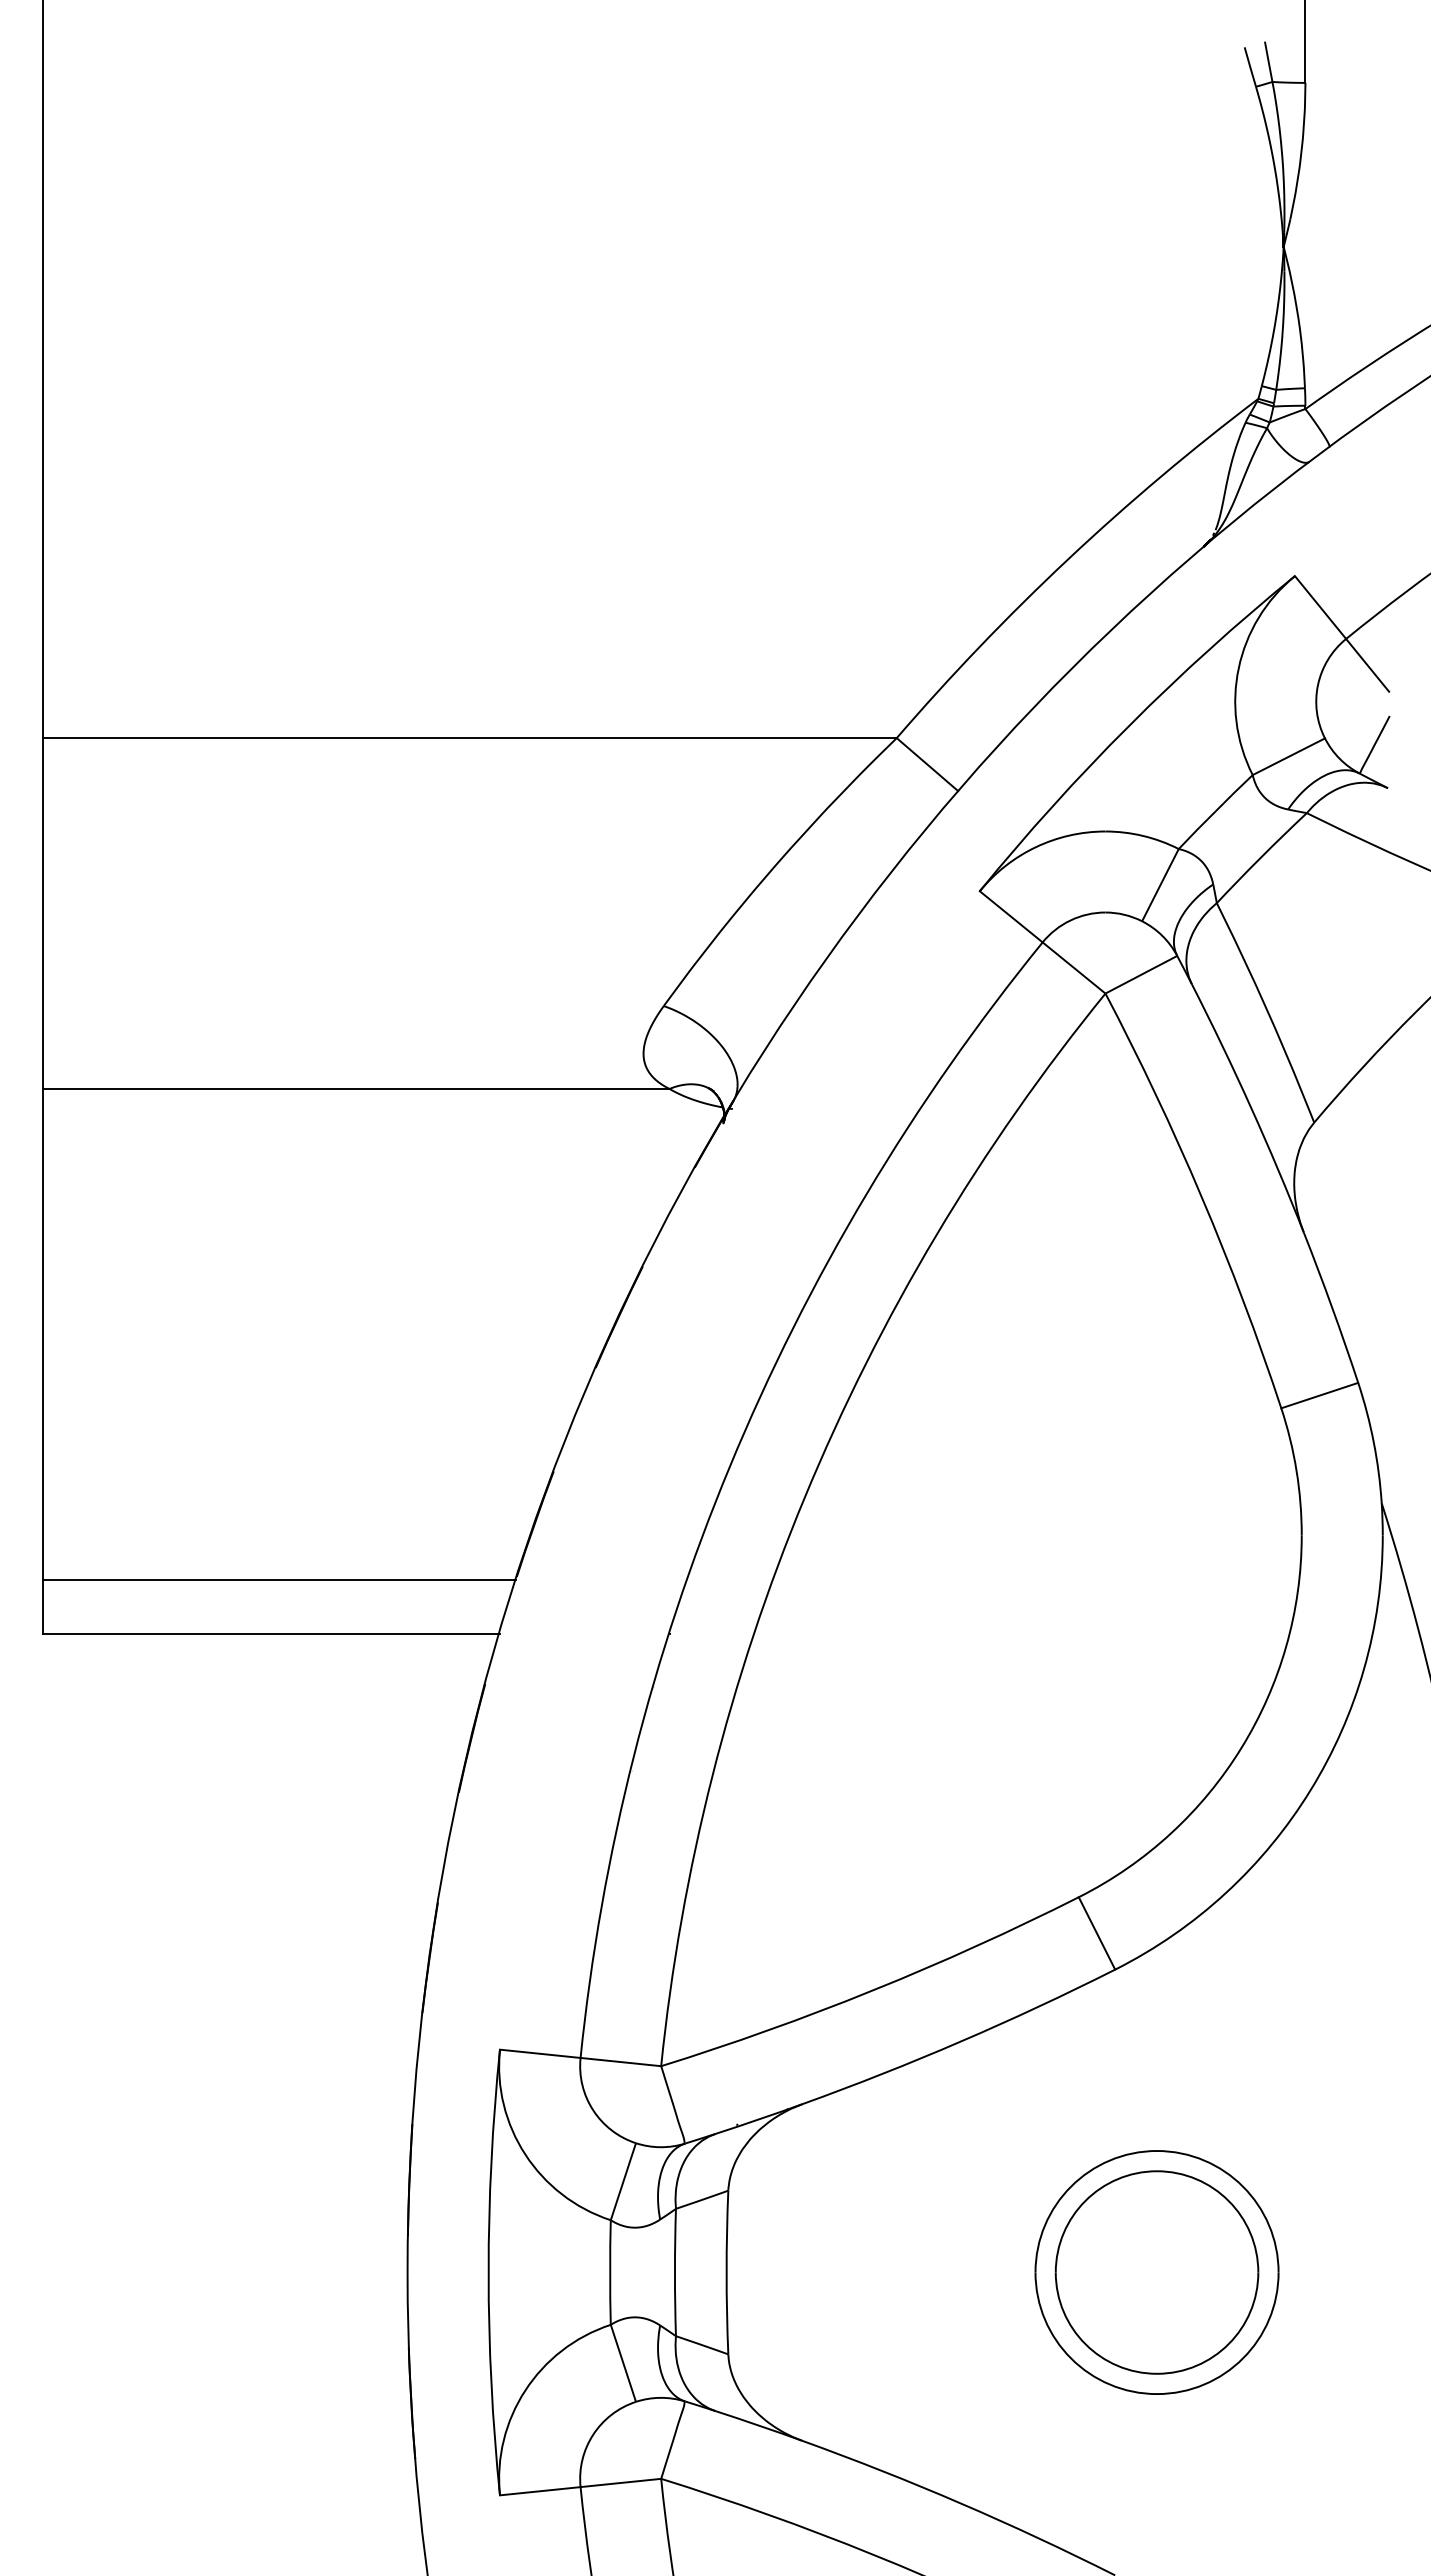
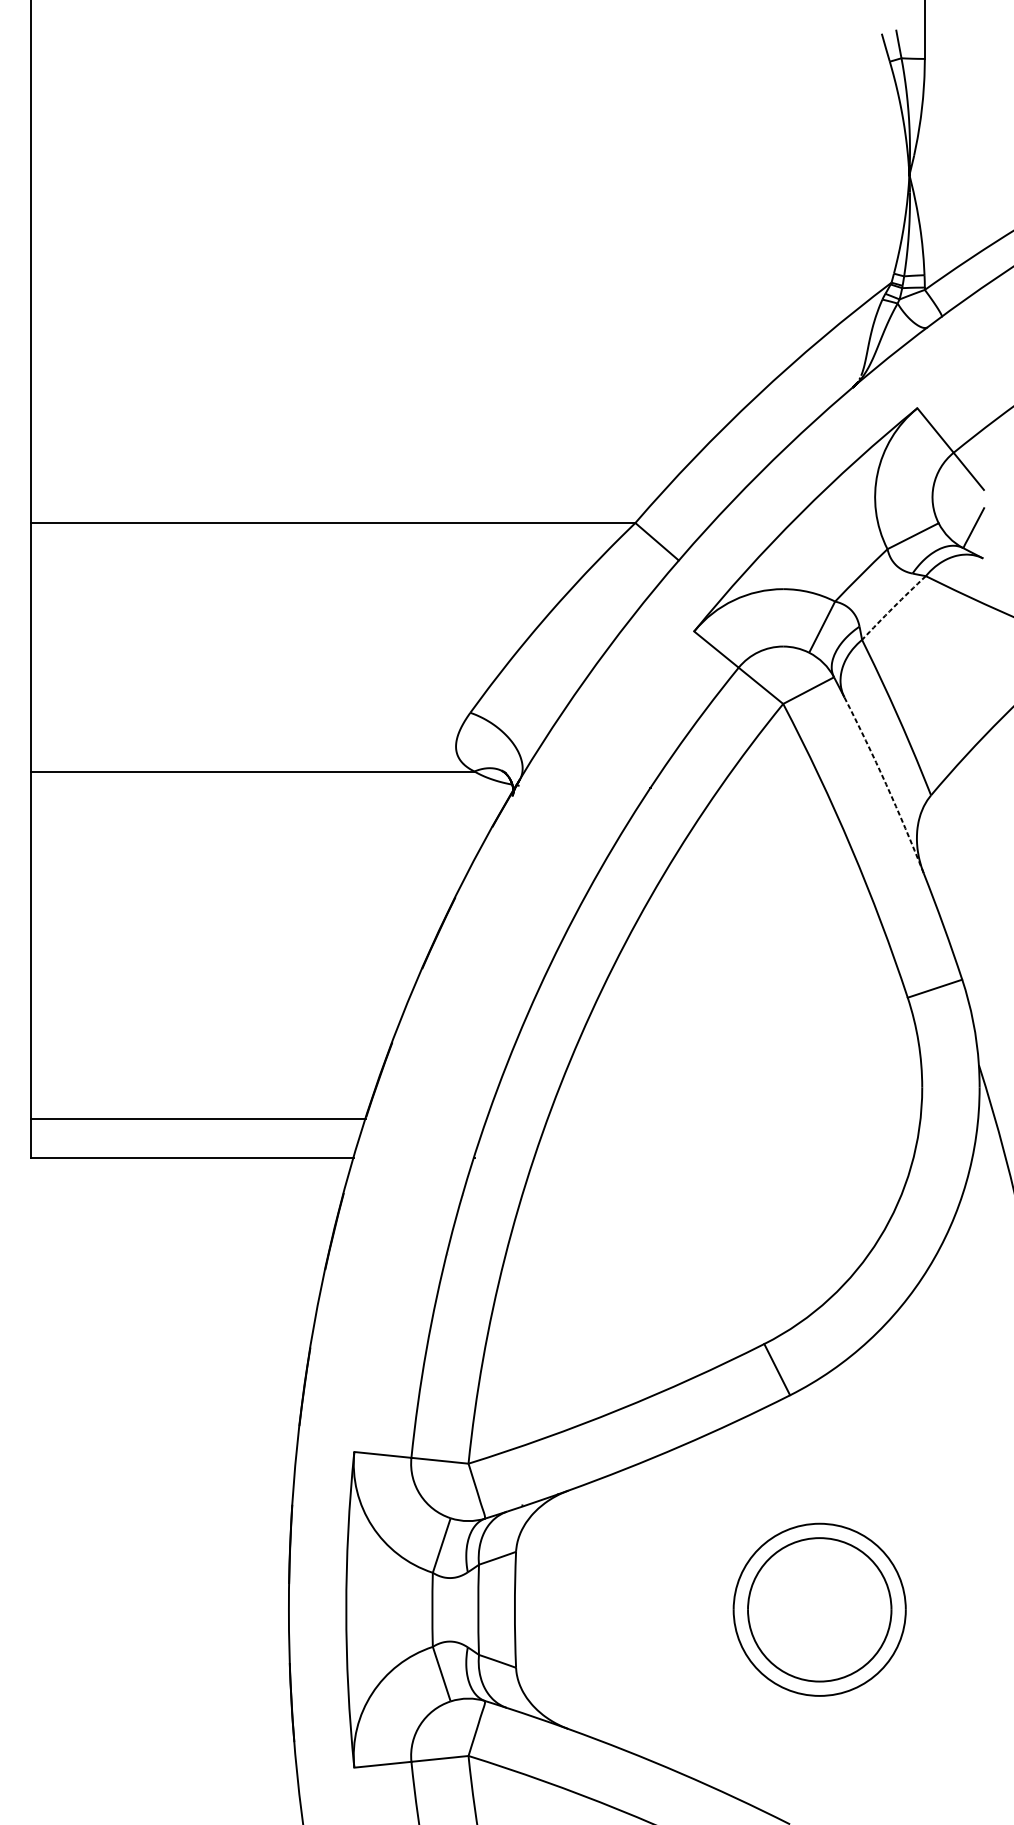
arc: (1261, 857) -> (893, 607), solid -> dashed
arc: (1250, 1107) -> (885, 784), solid -> dashed

